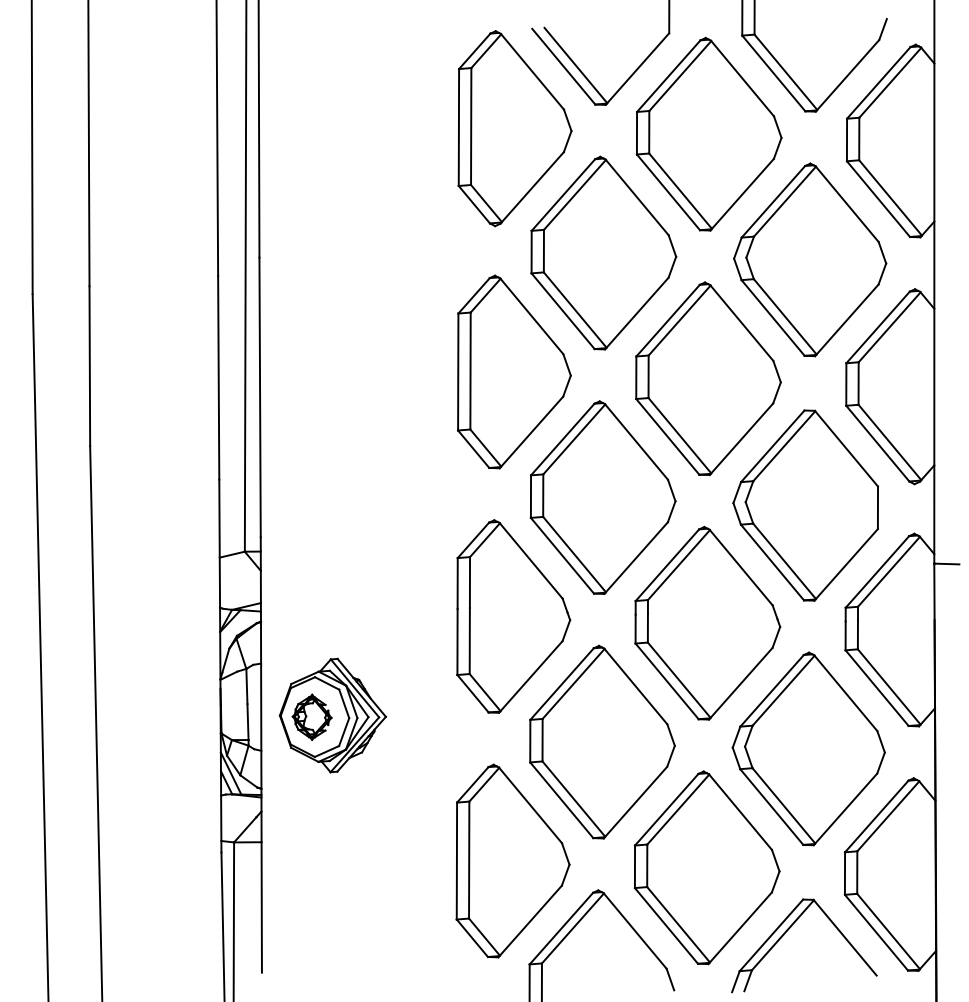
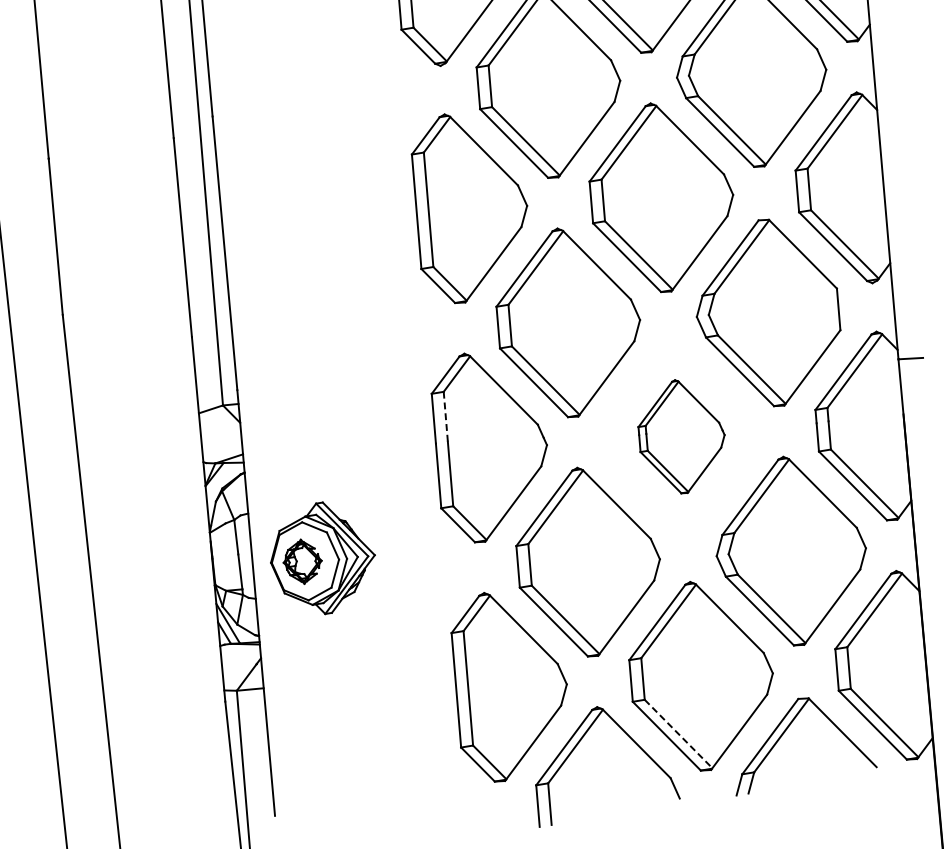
line: (469, 582) -> (445, 416), solid -> dashed
part: (707, 622) -> (681, 435), size x0.6
line: (678, 925) -> (678, 734), solid -> dashed

